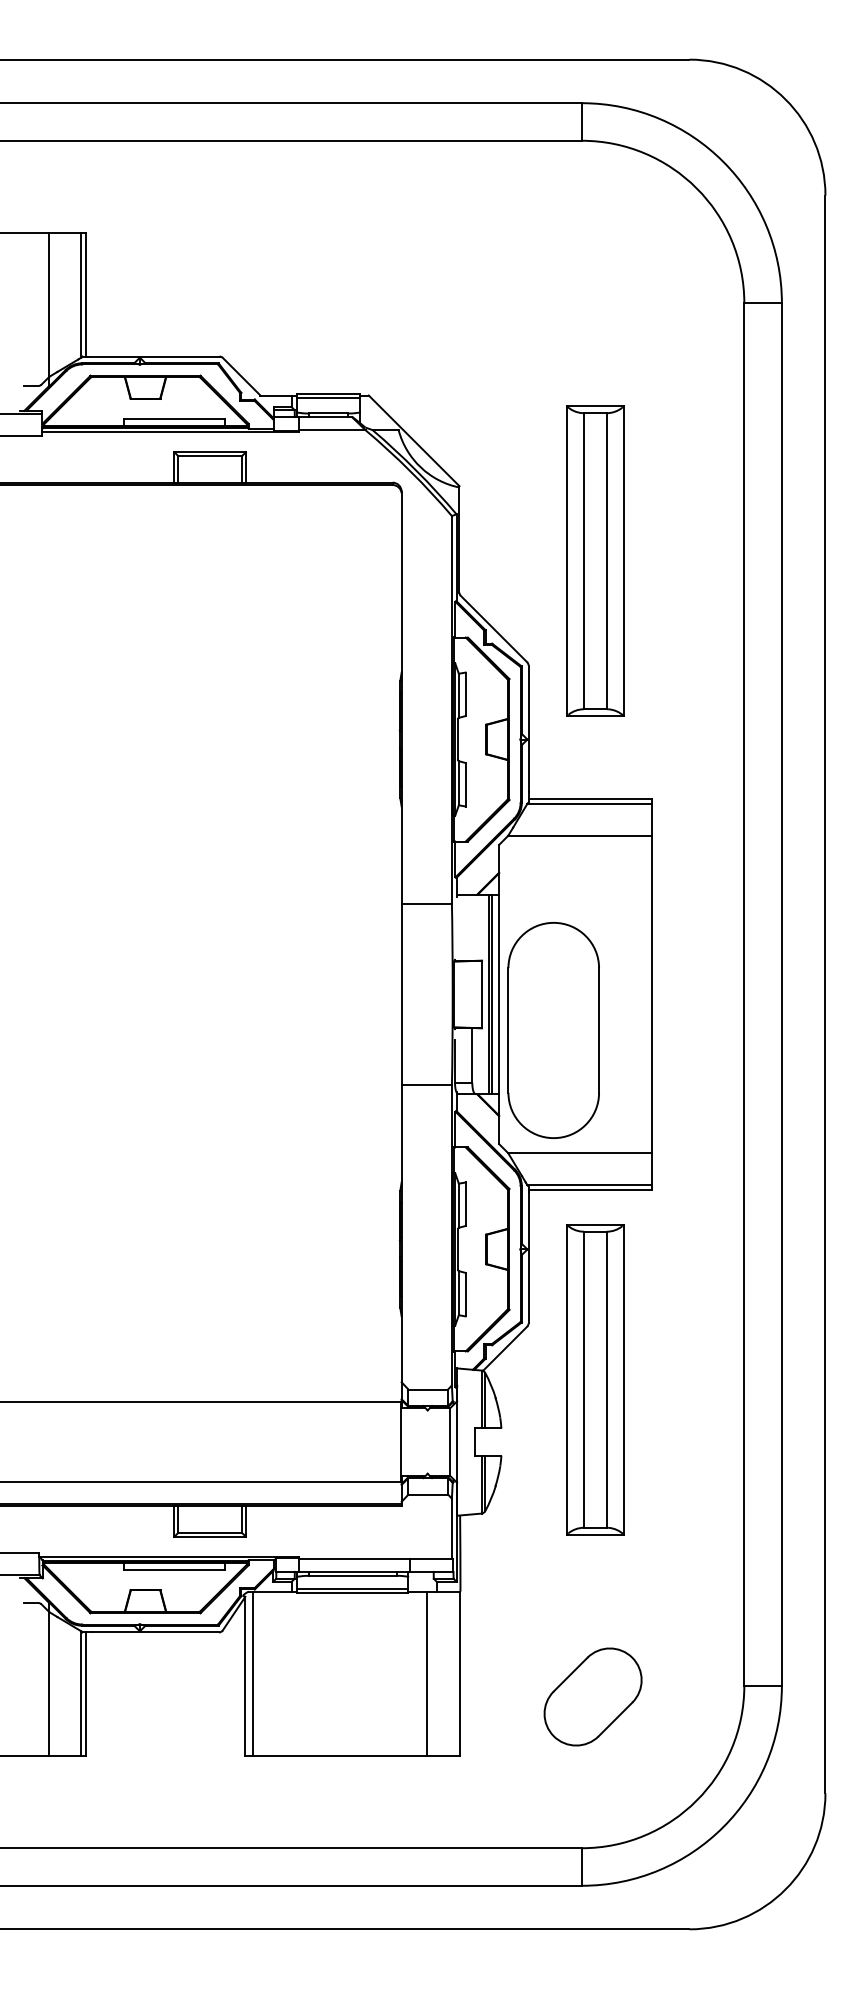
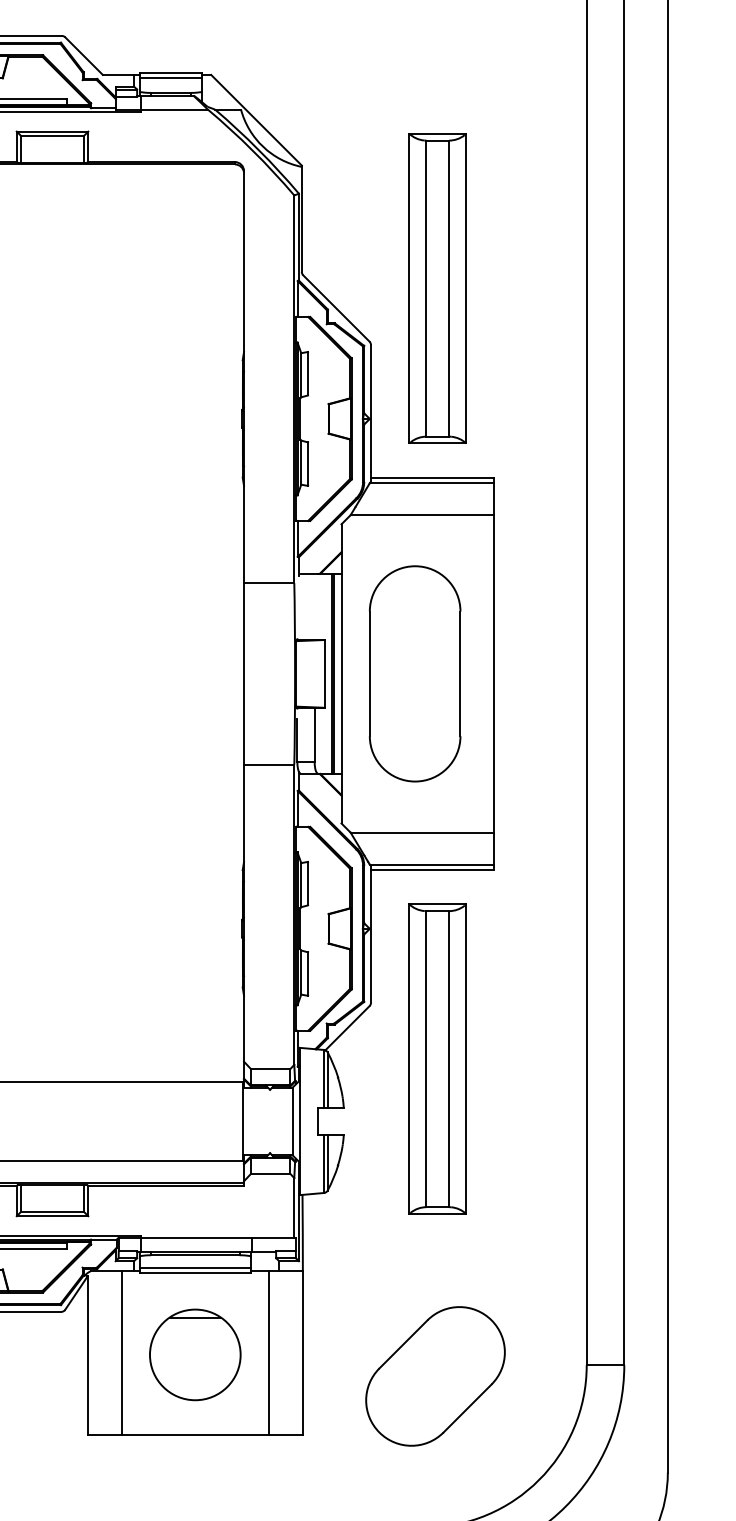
part: (595, 560) -> (437, 287), moved
part: (553, 1030) -> (414, 673), moved
line: (253, 1673) -> (121, 1352), moved
part: (352, 1675) -> (194, 1354), added
part: (592, 1696) -> (434, 1375), size x1.43

